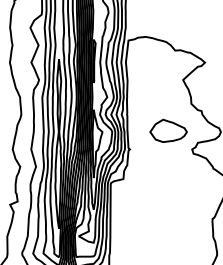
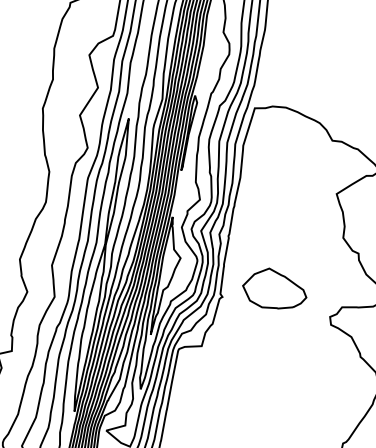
part: (168, 130) -> (275, 288), moved

